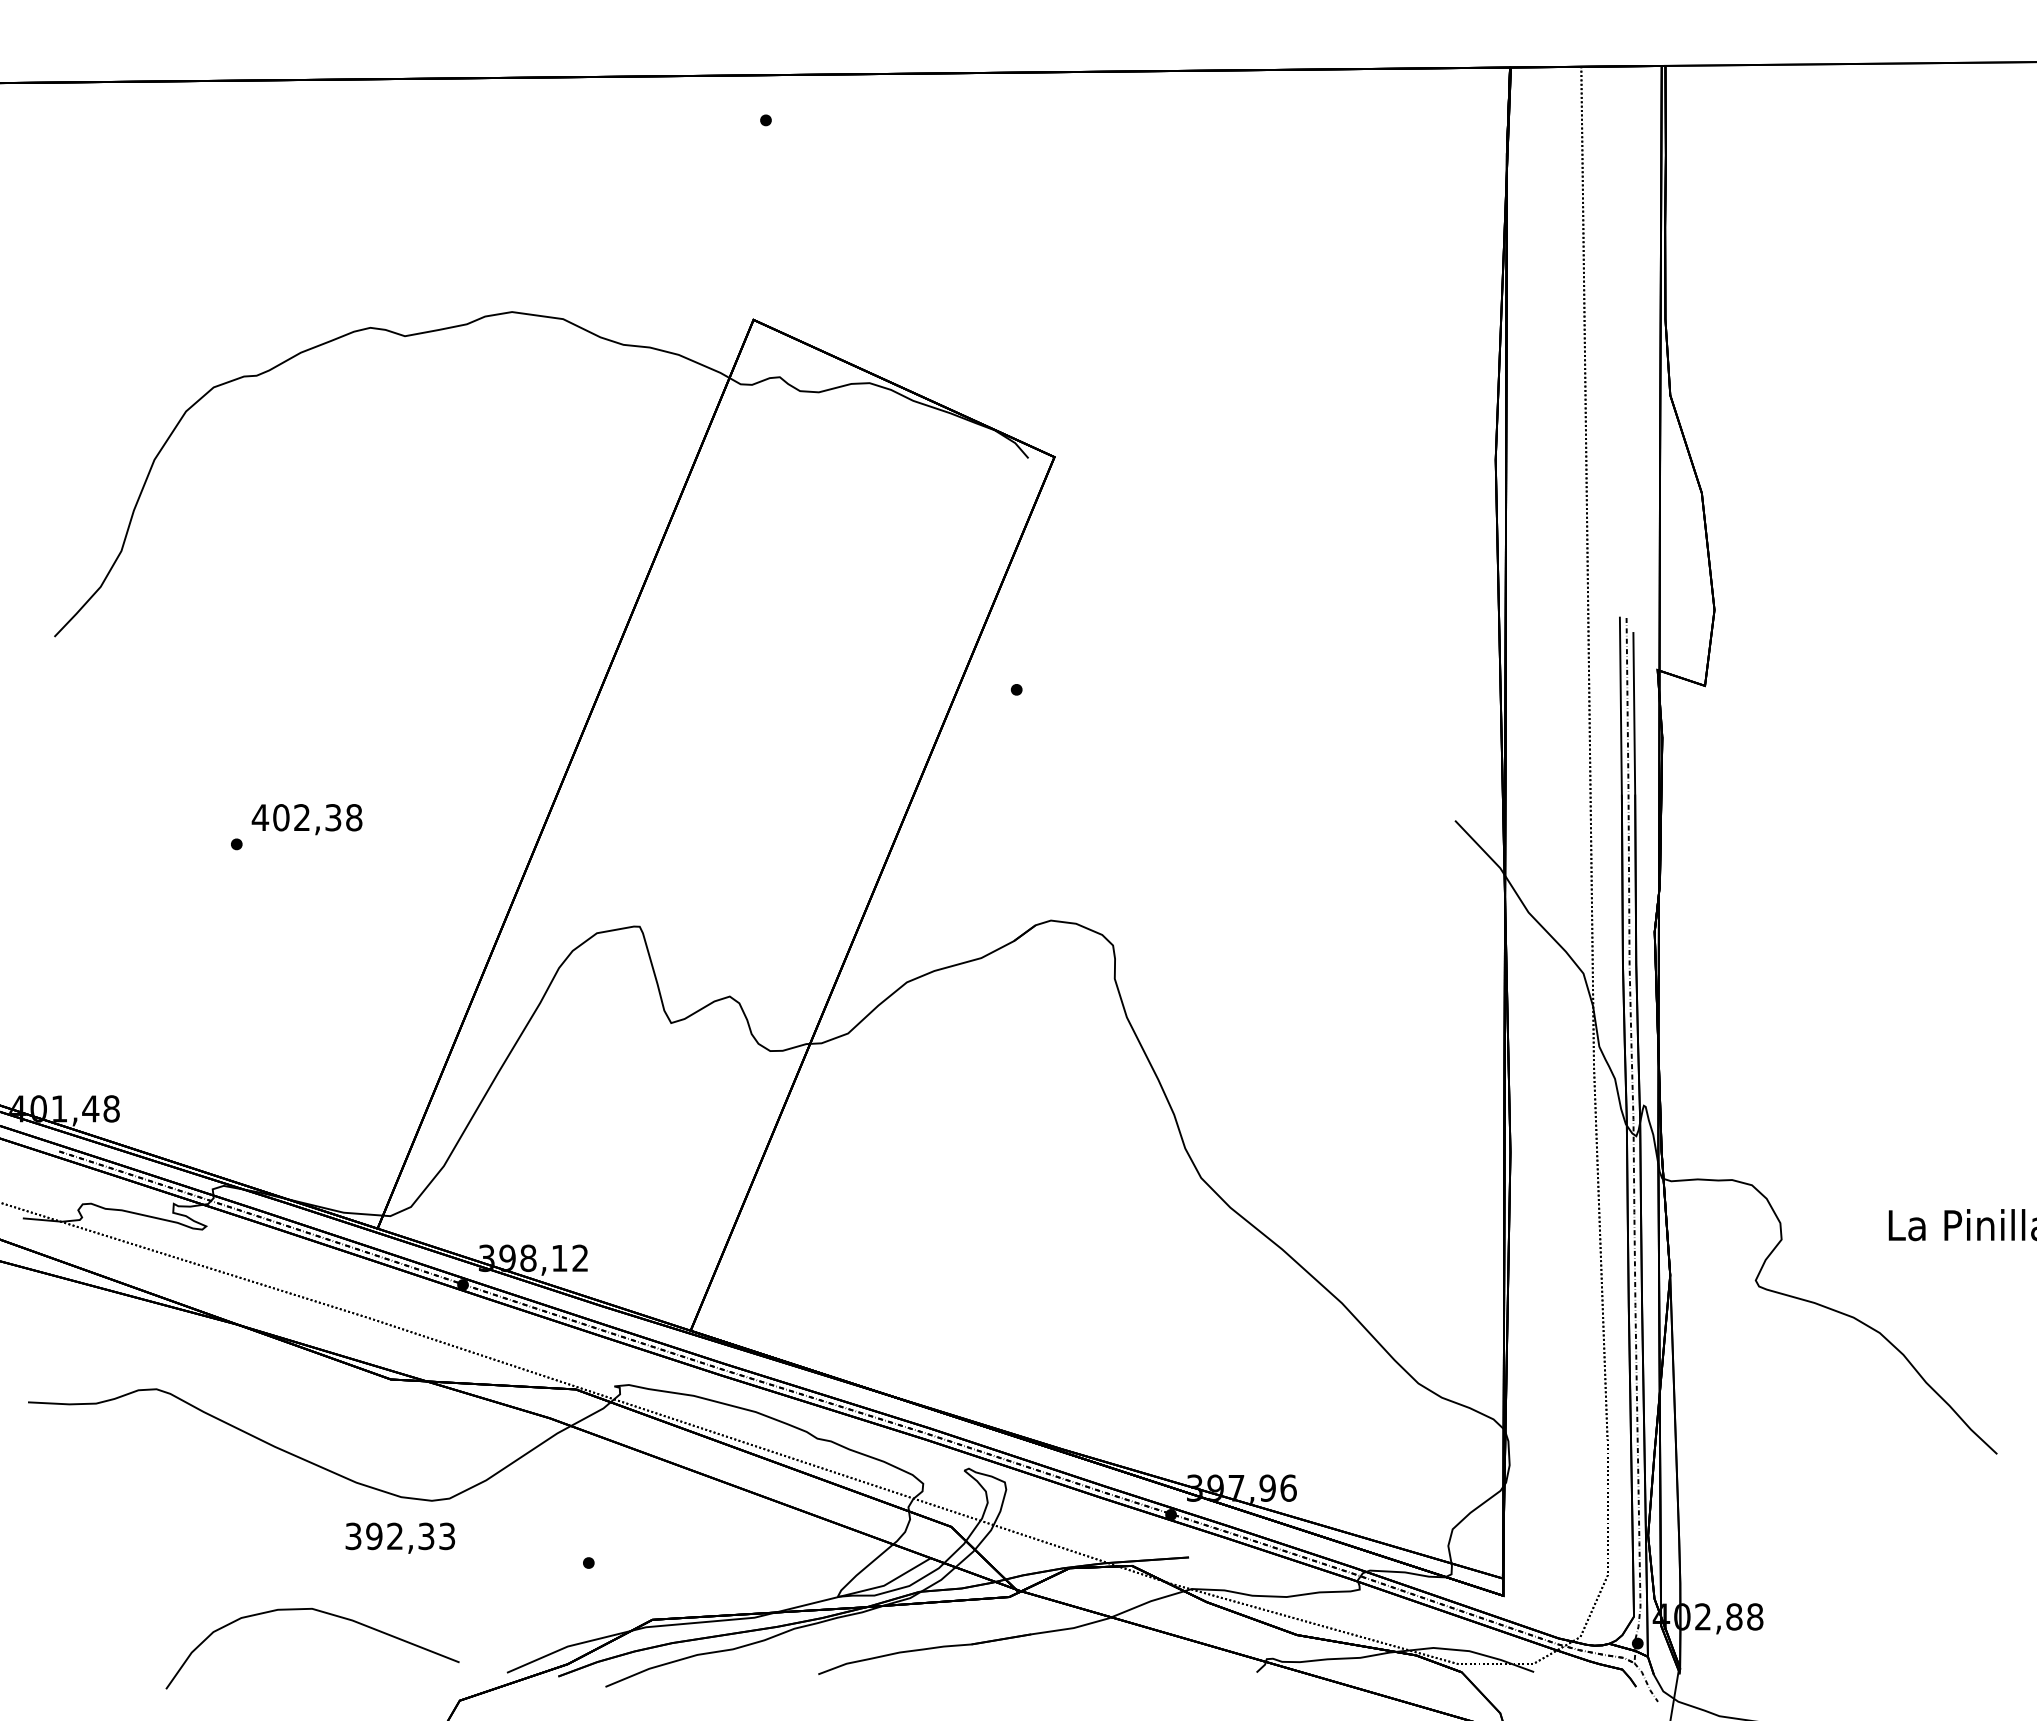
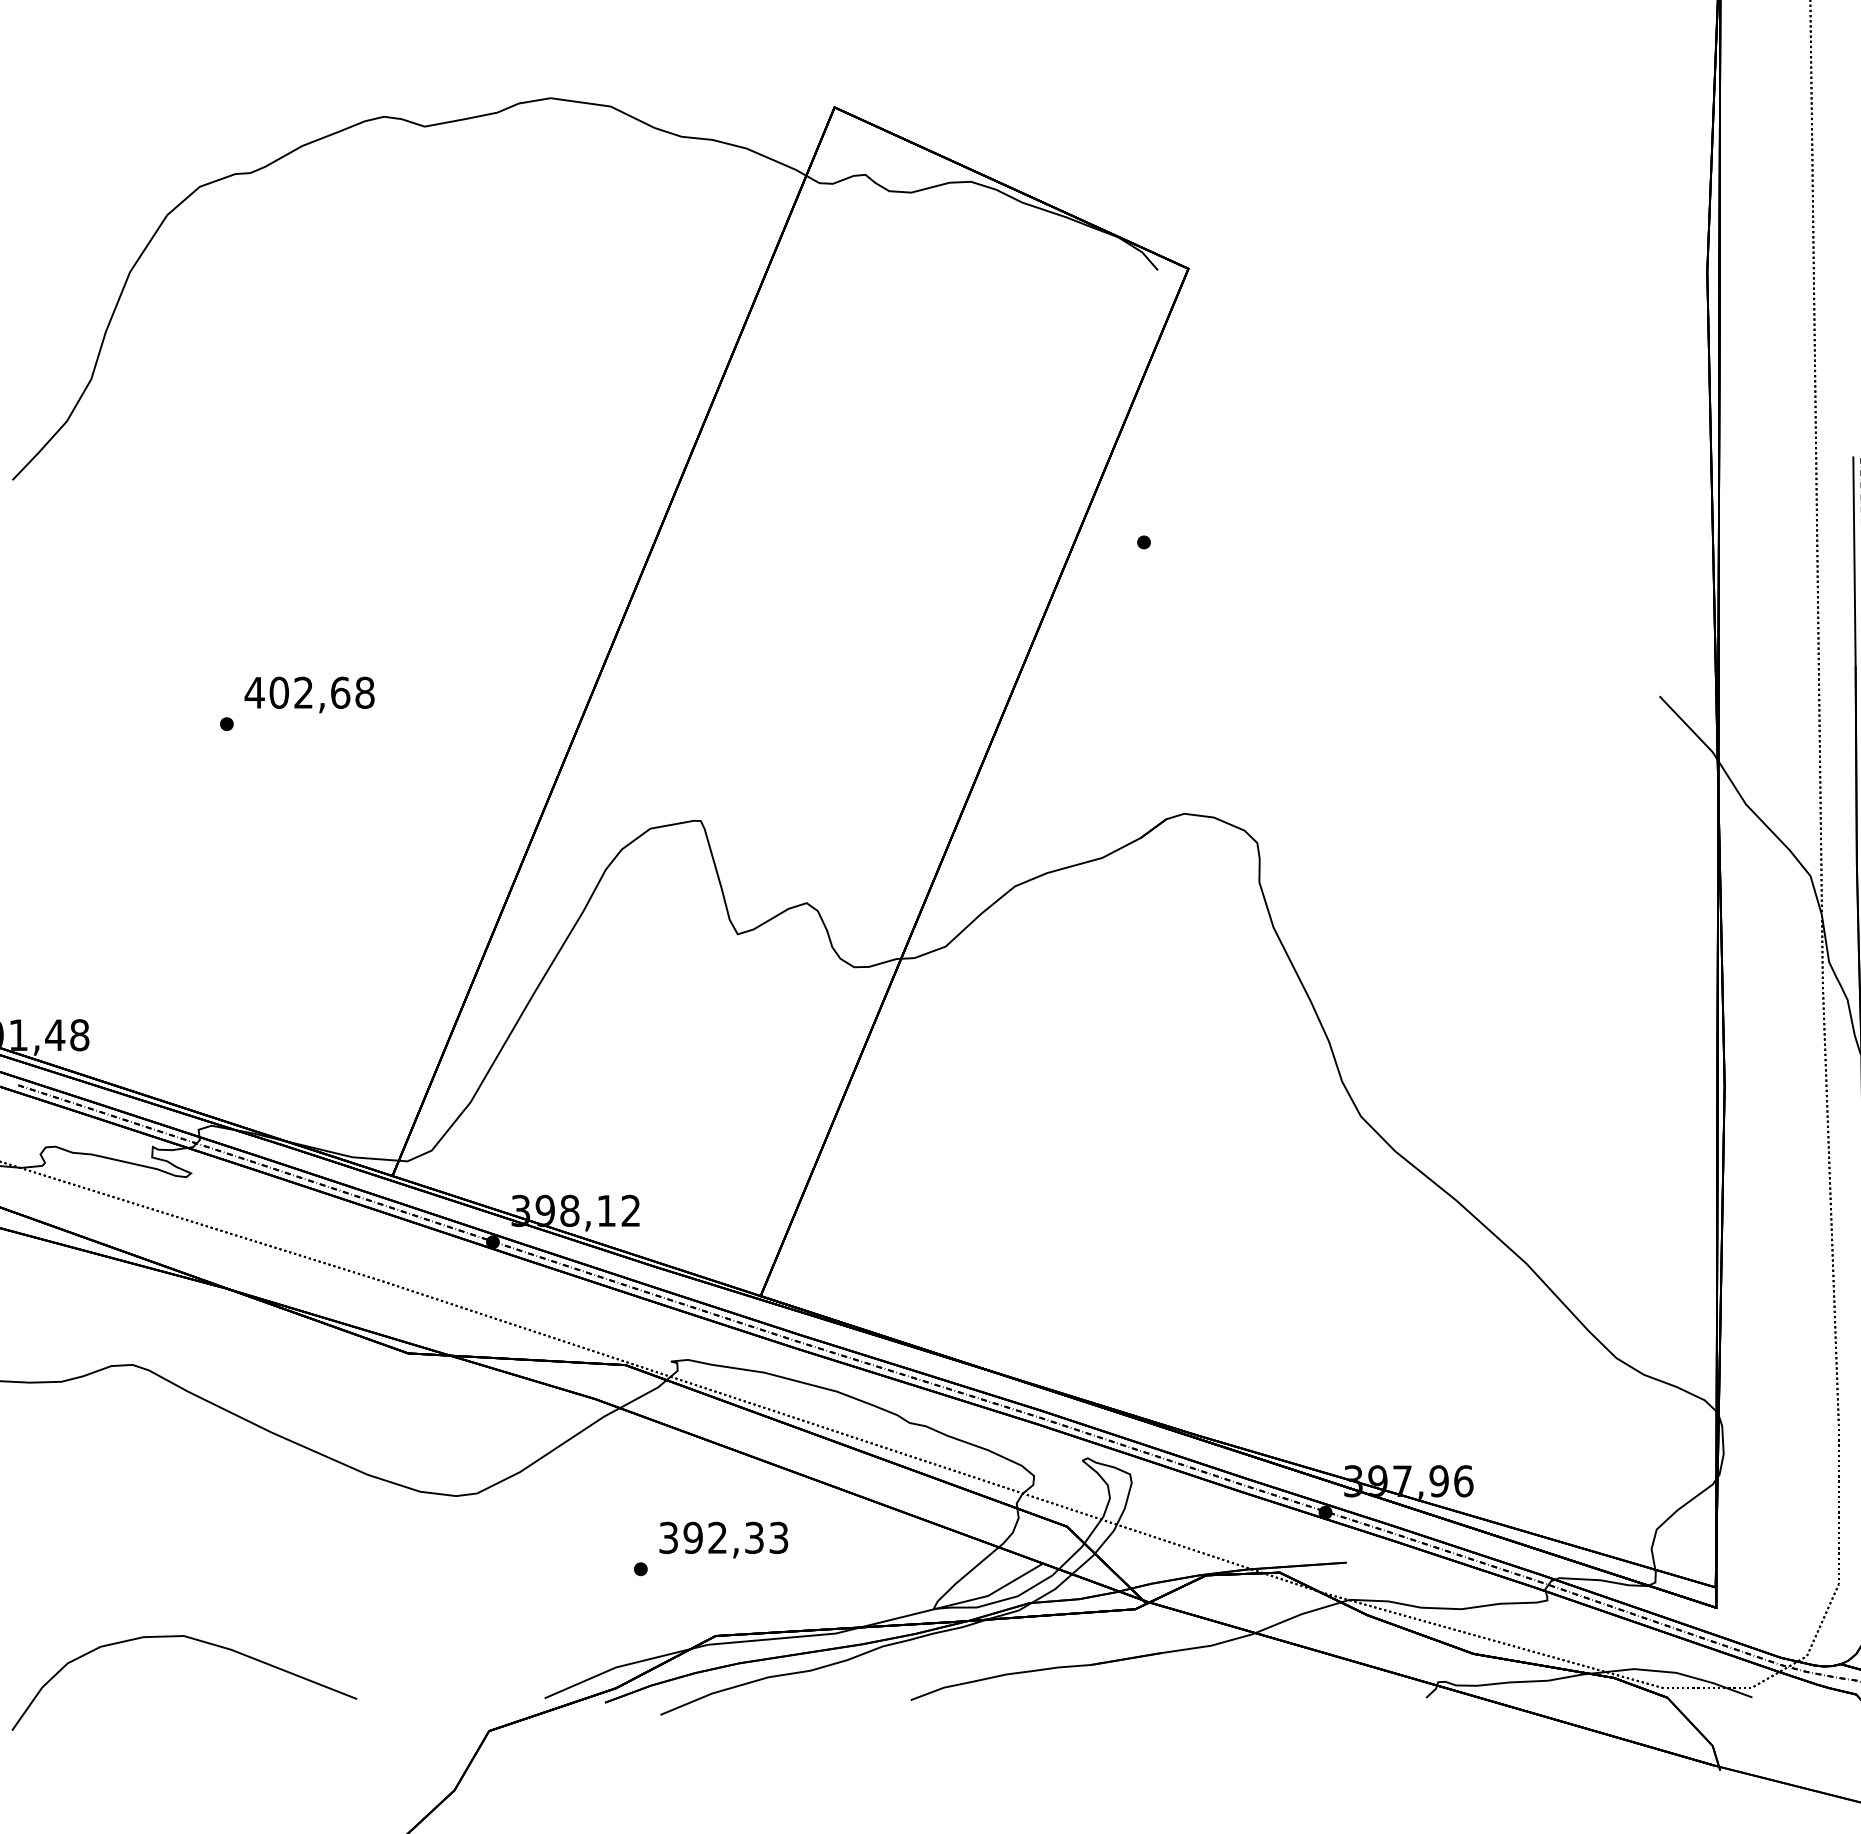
text: (333, 817) -> (340, 692), 402,38 -> 402,68
text: (399, 1537) -> (722, 1539), moved
curve: (320, 1612) -> (193, 1640), moved

